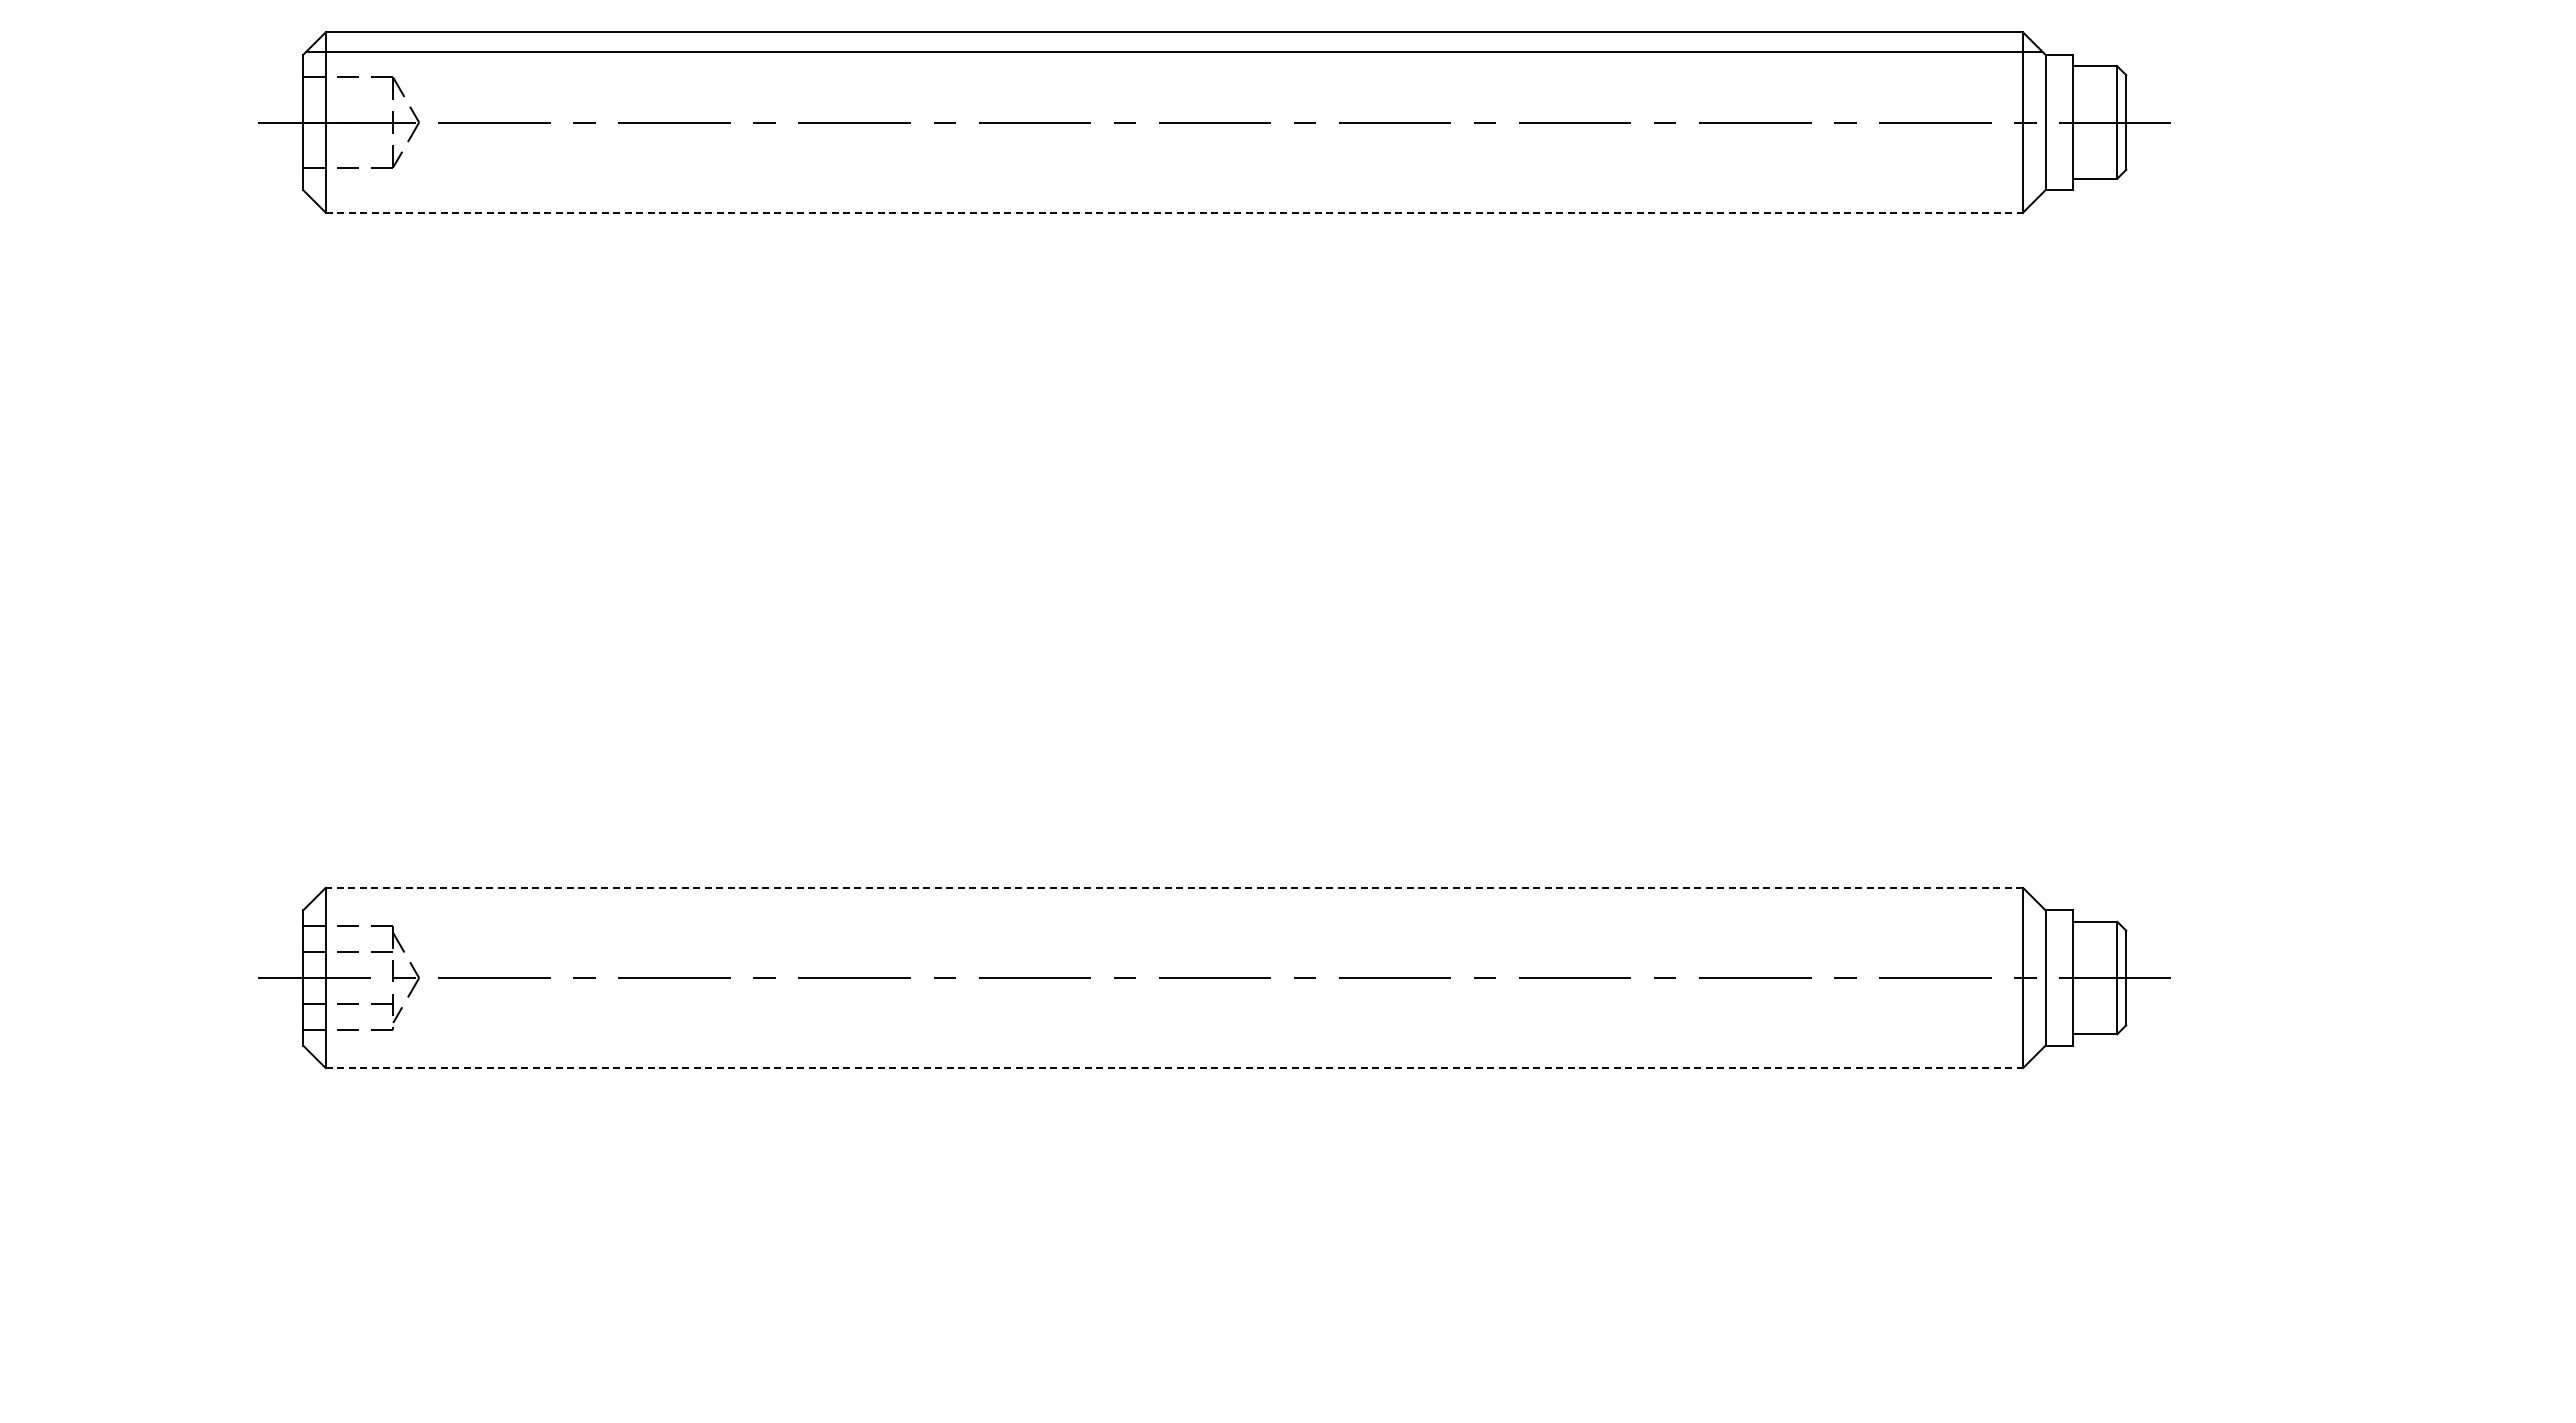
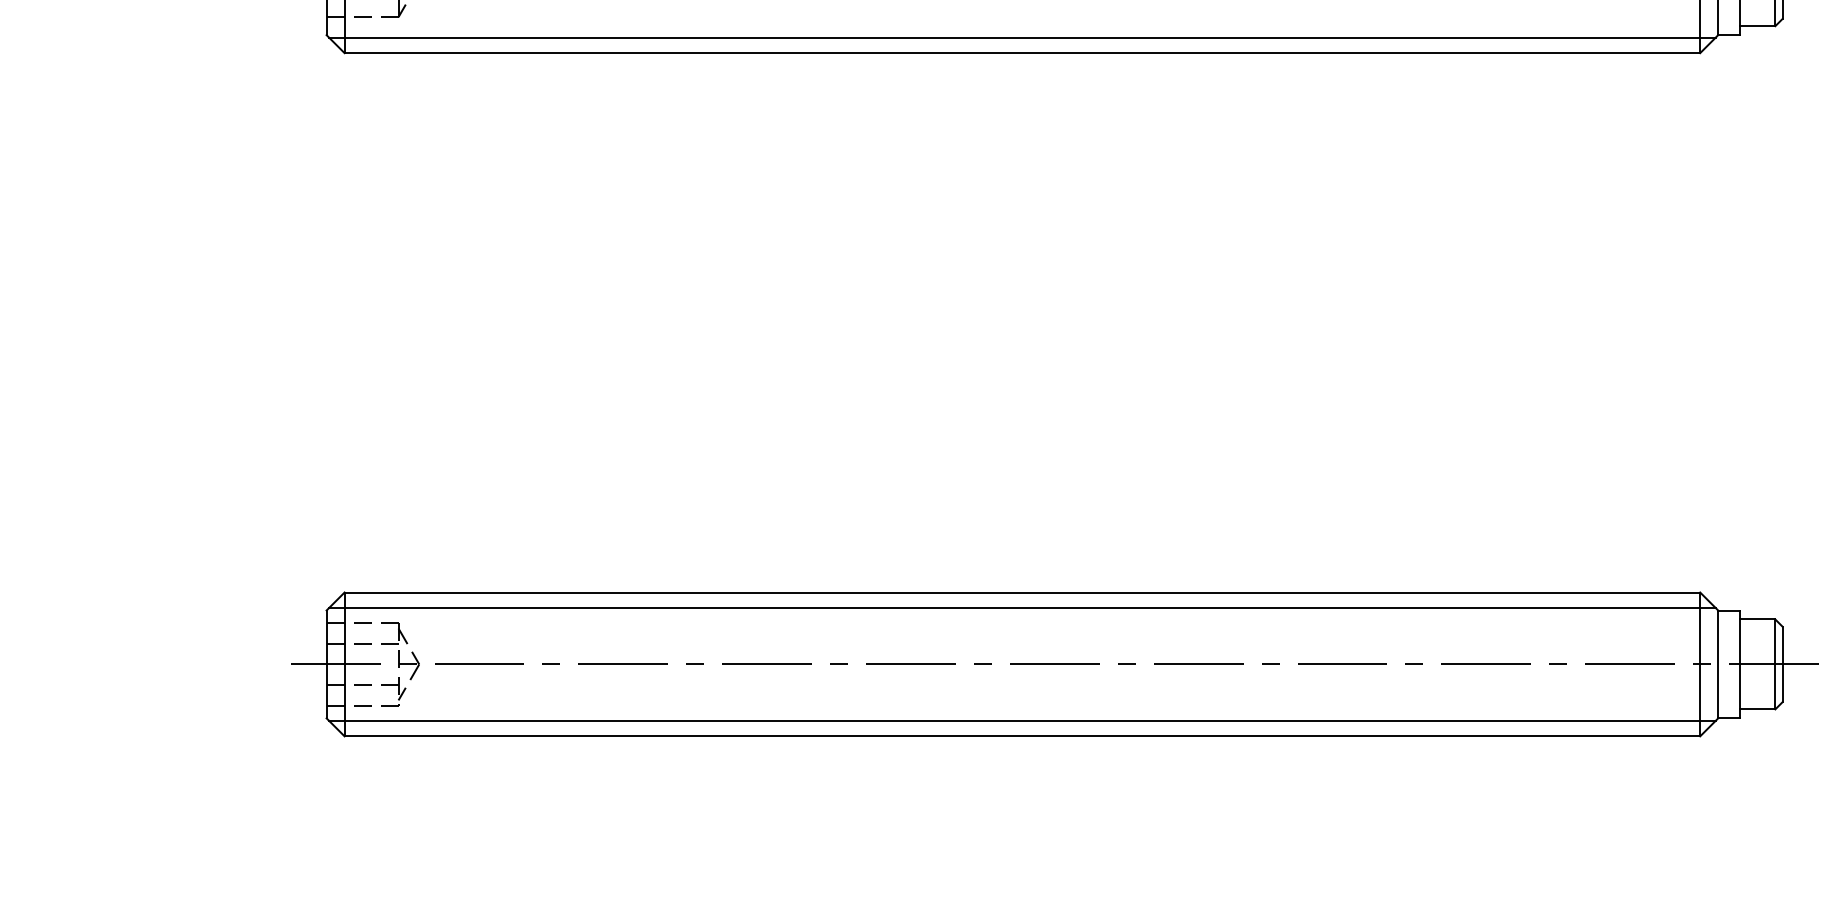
line: (1174, 193) -> (1022, 37), added
line: (1174, 212) -> (1022, 53), dashed -> solid
line: (1174, 887) -> (1022, 592), dashed -> solid
line: (1174, 907) -> (1022, 608), added
line: (1174, 1048) -> (1022, 720), added
line: (1174, 1068) -> (1022, 736), dashed -> solid

